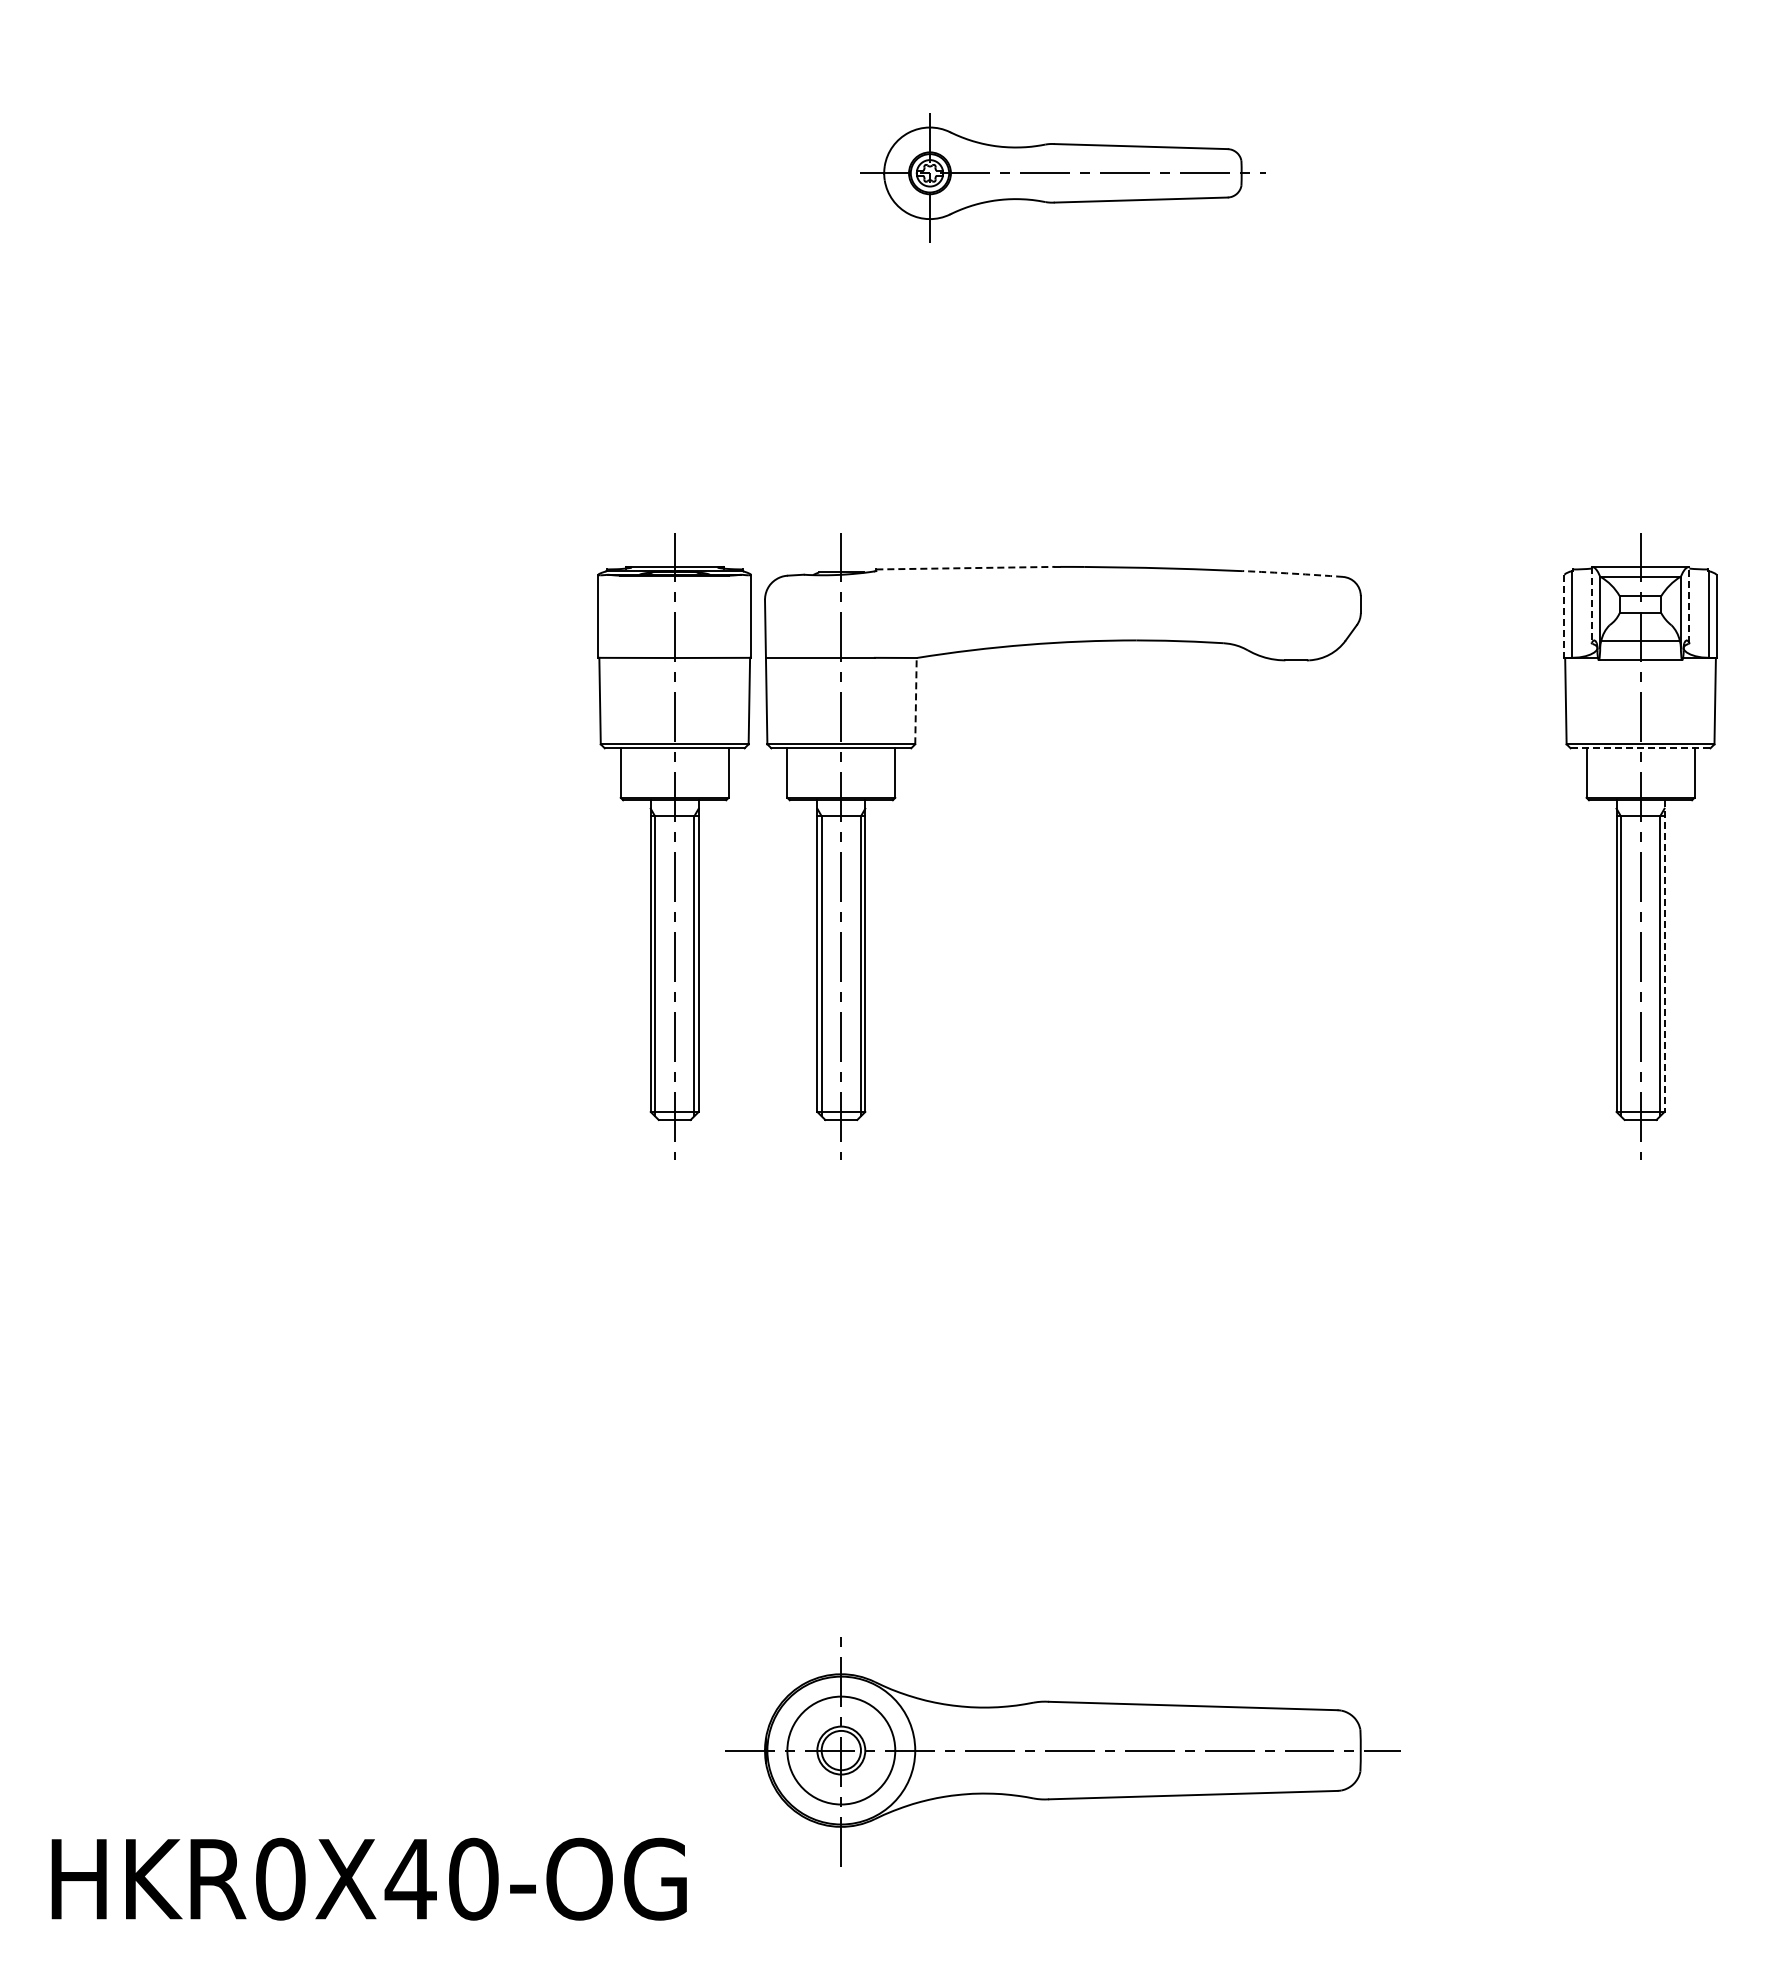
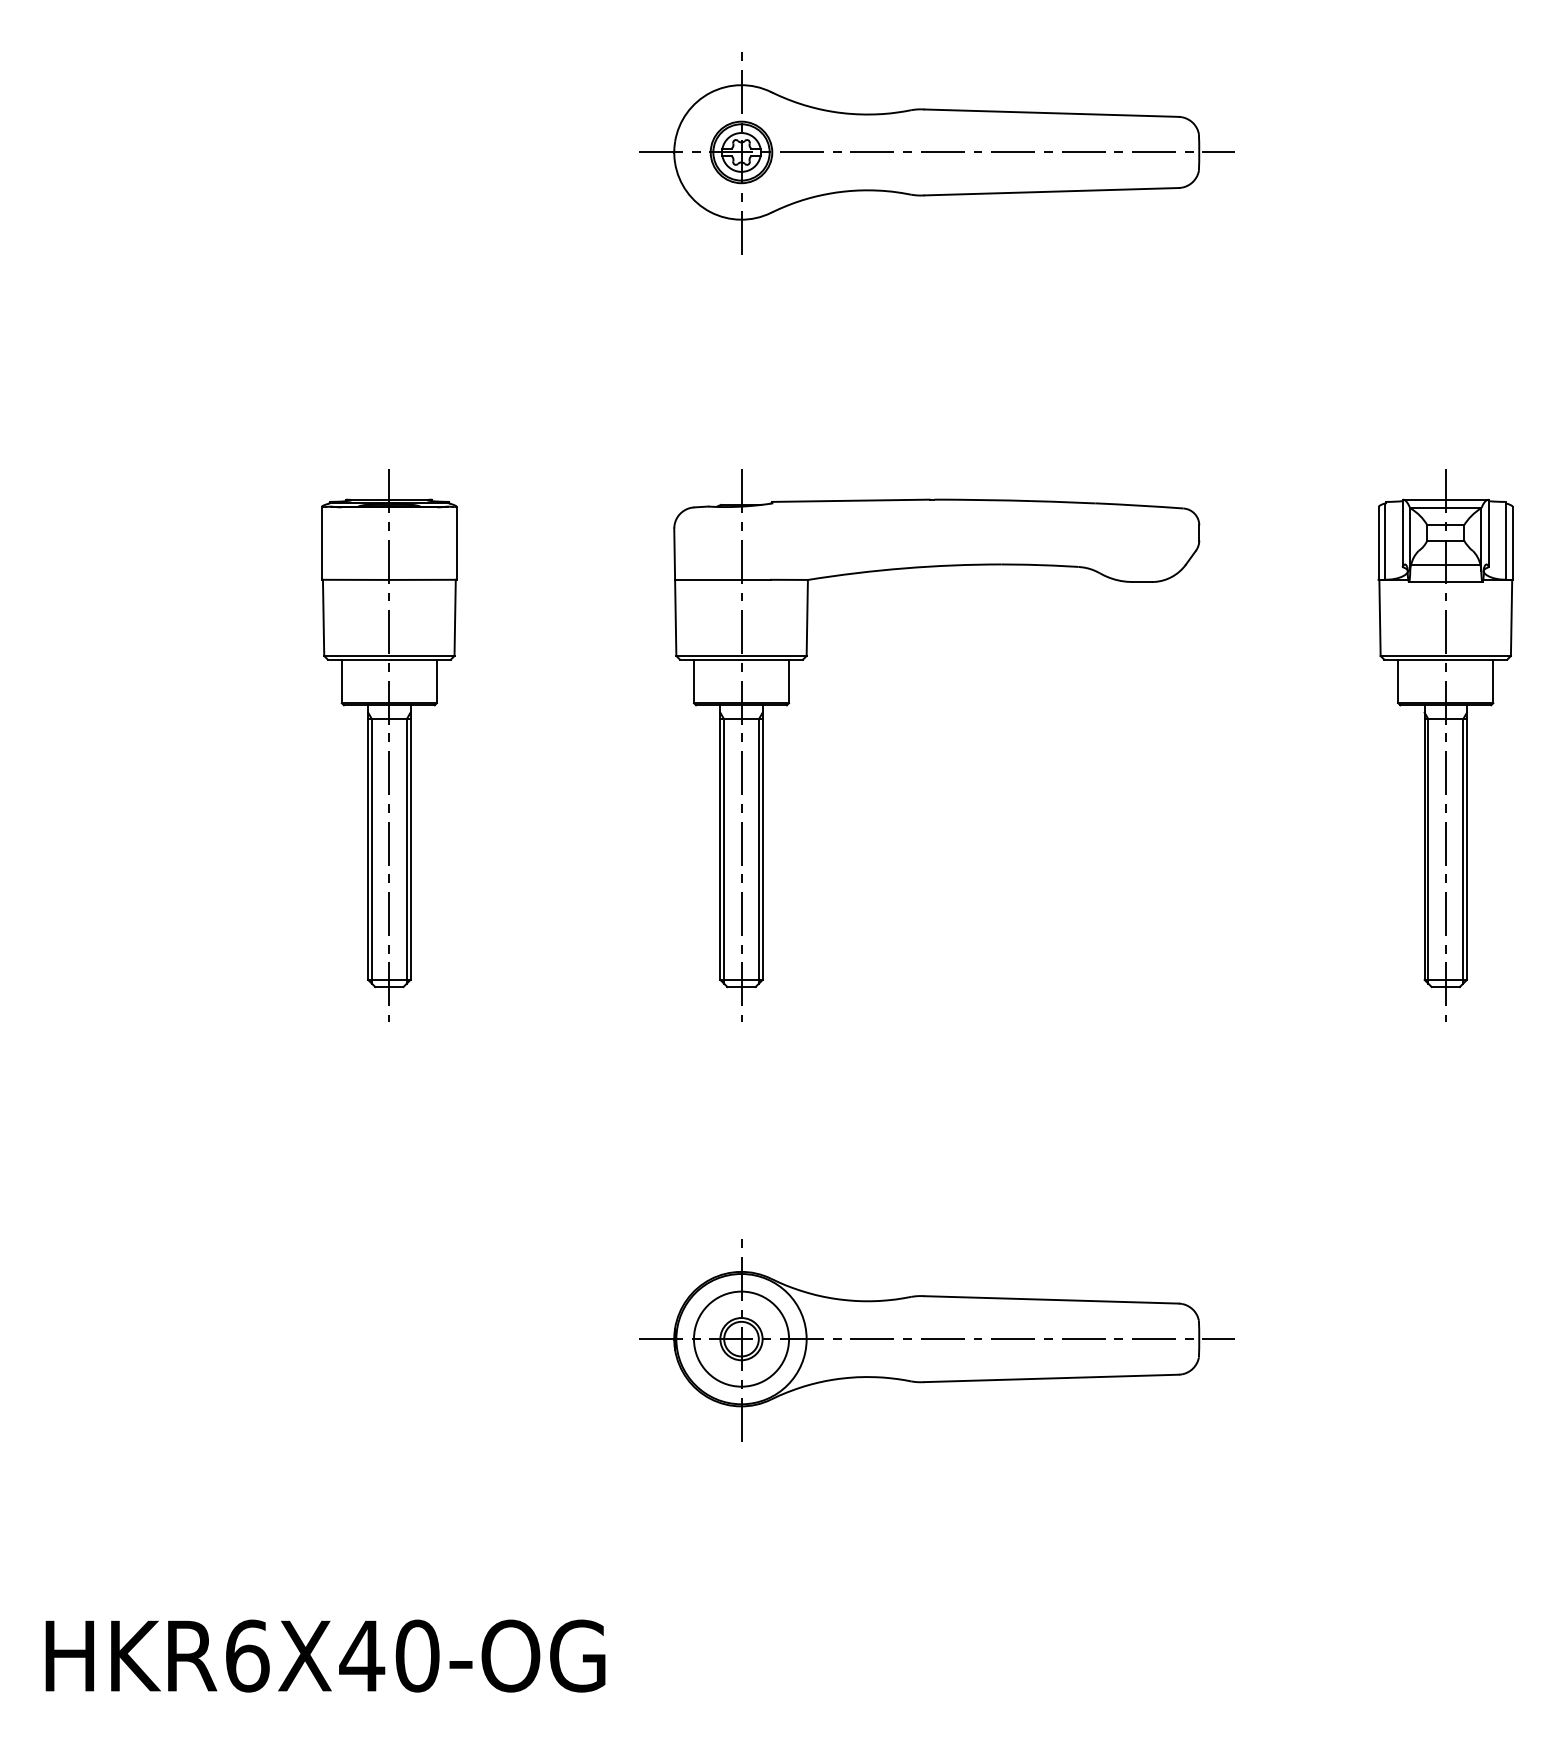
part: (1062, 173) -> (936, 153), size x1.67
line: (966, 568) -> (851, 501), dashed -> solid
arc: (1292, 573) -> (1139, 505), dashed -> solid
line: (1689, 604) -> (1488, 532), dashed -> solid
line: (1591, 605) -> (1402, 533), dashed -> solid
line: (1564, 616) -> (1378, 543), dashed -> solid
line: (915, 700) -> (806, 617), dashed -> solid
line: (1640, 748) -> (1445, 659), dashed -> solid
part: (674, 846) -> (389, 746), moved
line: (1664, 956) -> (1466, 842), dashed -> solid
part: (1062, 1751) -> (936, 1339), moved
text: (280, 1878) -> (247, 1655), HKR0X40-OG -> HKR6X40-OG

